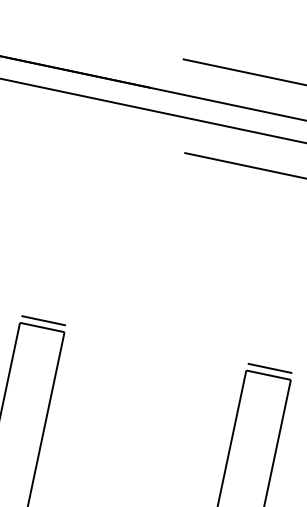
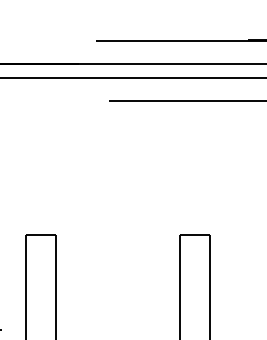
line: (43, 321) -> (40, 230), removed
line: (269, 368) -> (194, 230), removed

